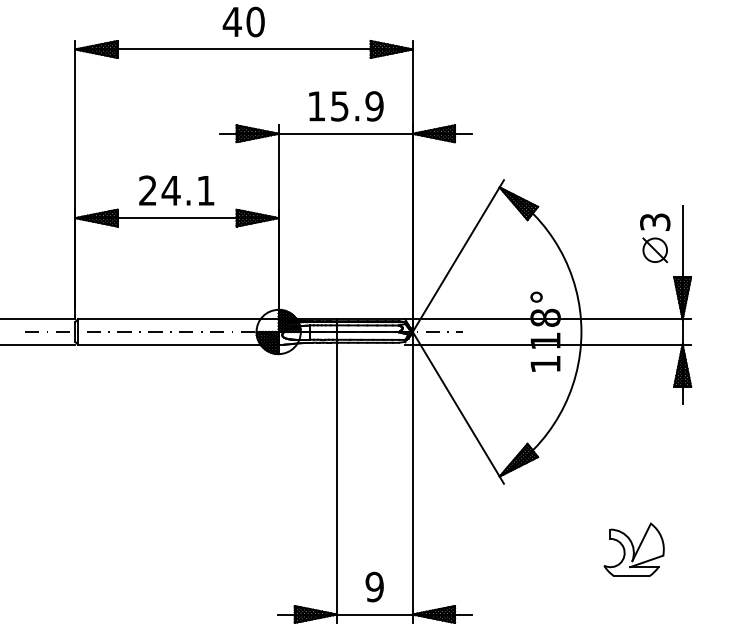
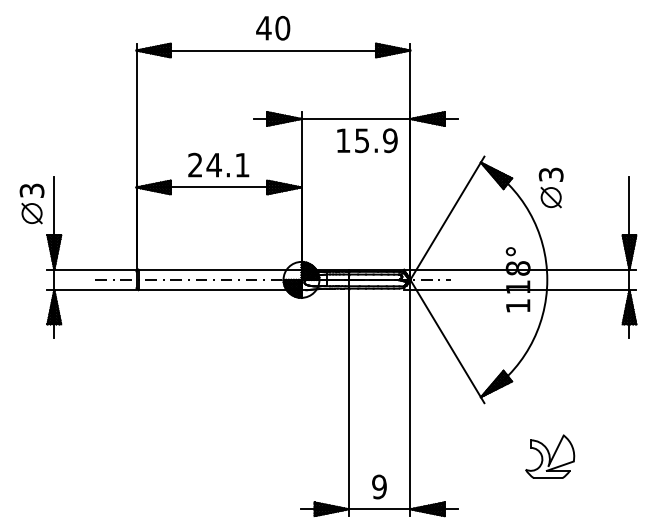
text: (346, 106) -> (367, 140), moved
part: (654, 237) -> (550, 187), moved
part: (634, 549) -> (550, 456), moved

